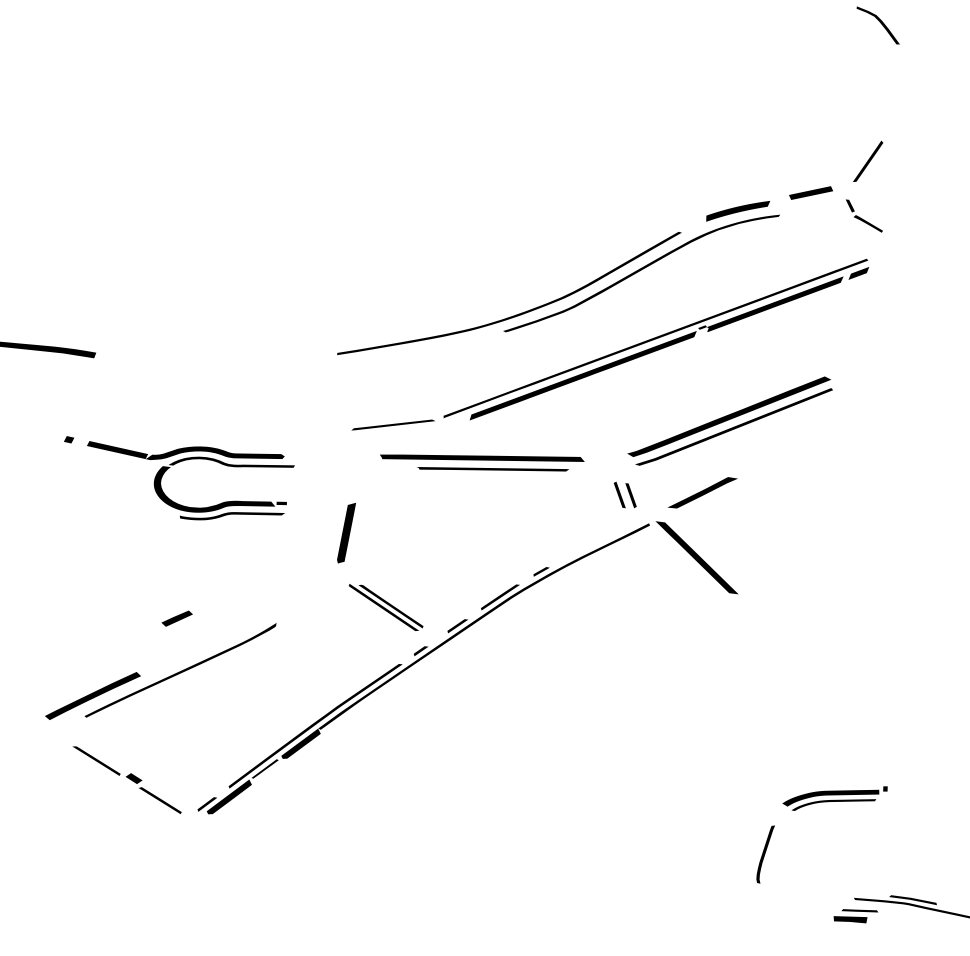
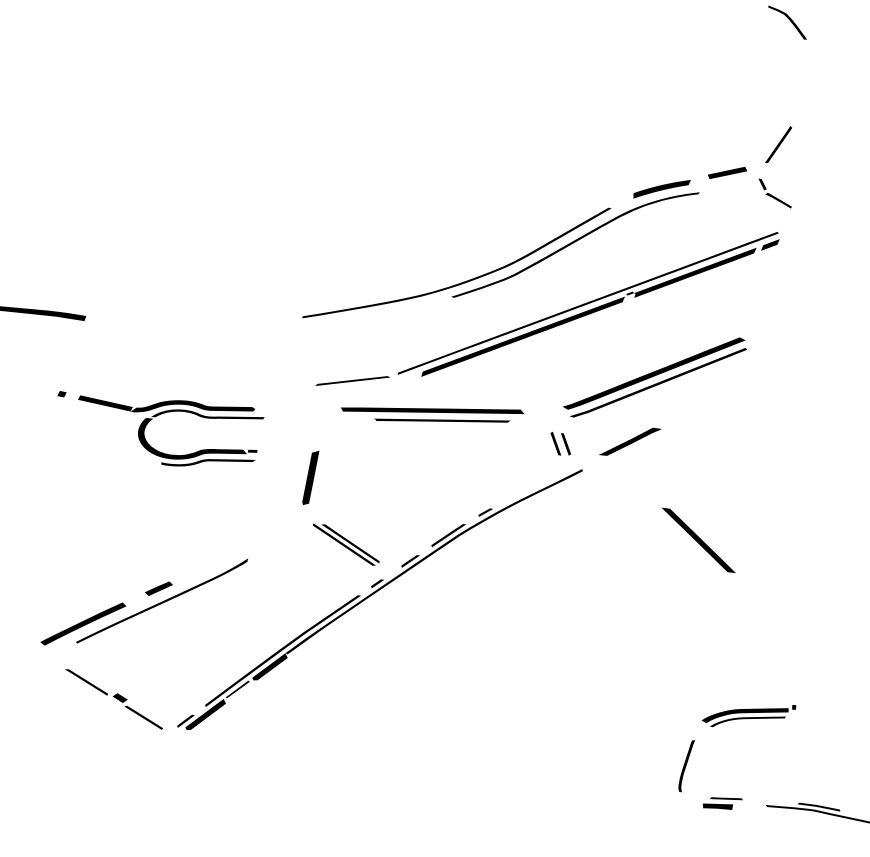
part: (696, 557) -> (698, 540), moved
part: (176, 618) -> (158, 588), moved
part: (855, 916) -> (722, 803), moved

